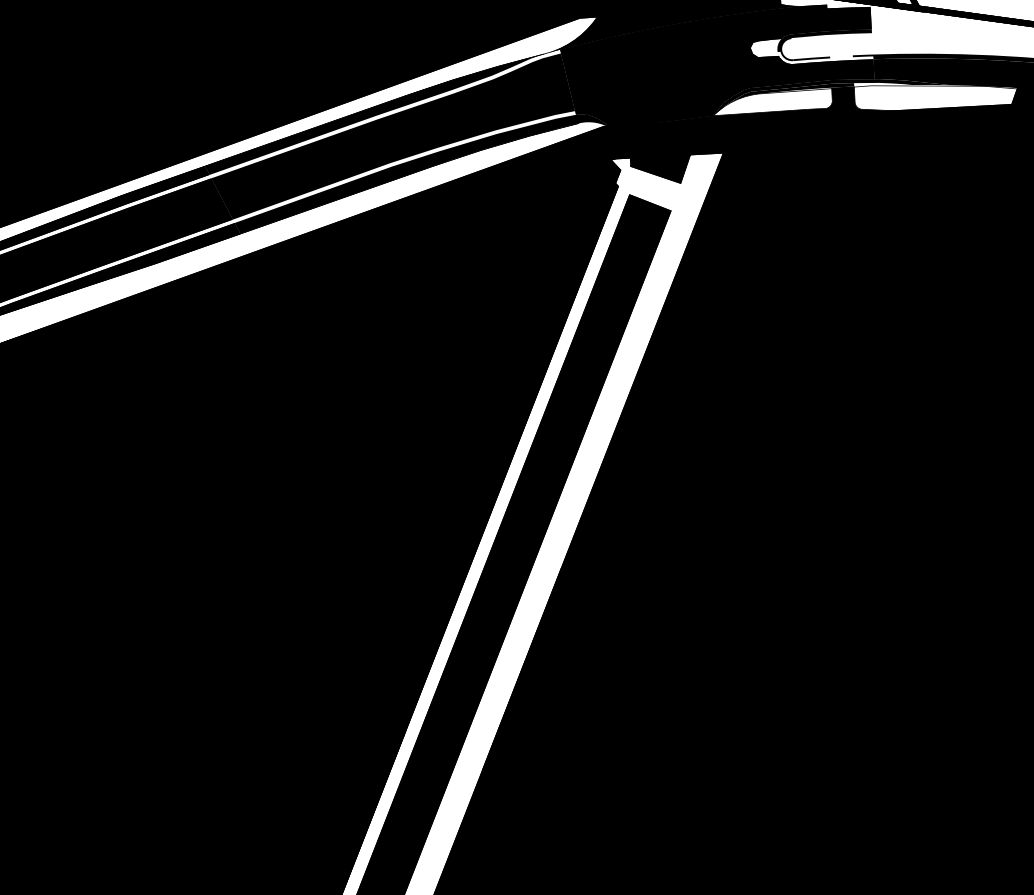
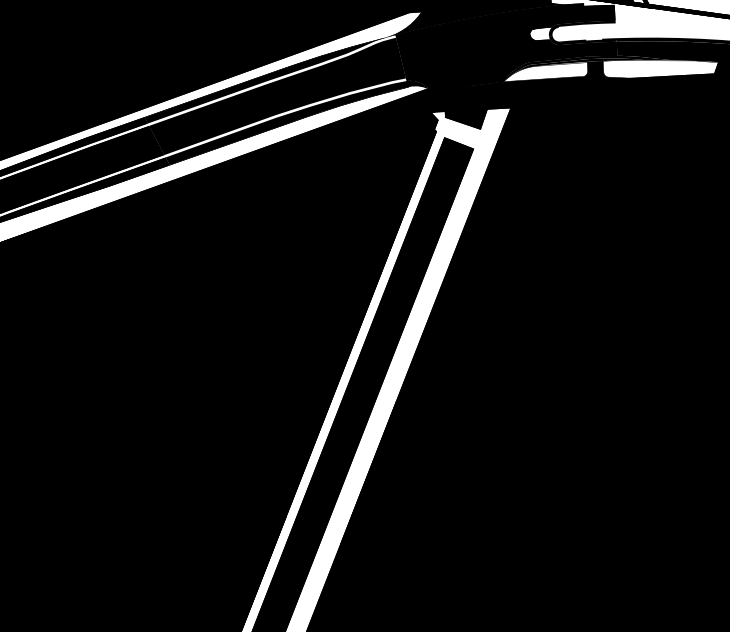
fill: (825, 57) -> (582, 40), added
fill: (882, 84) -> (623, 59), added

